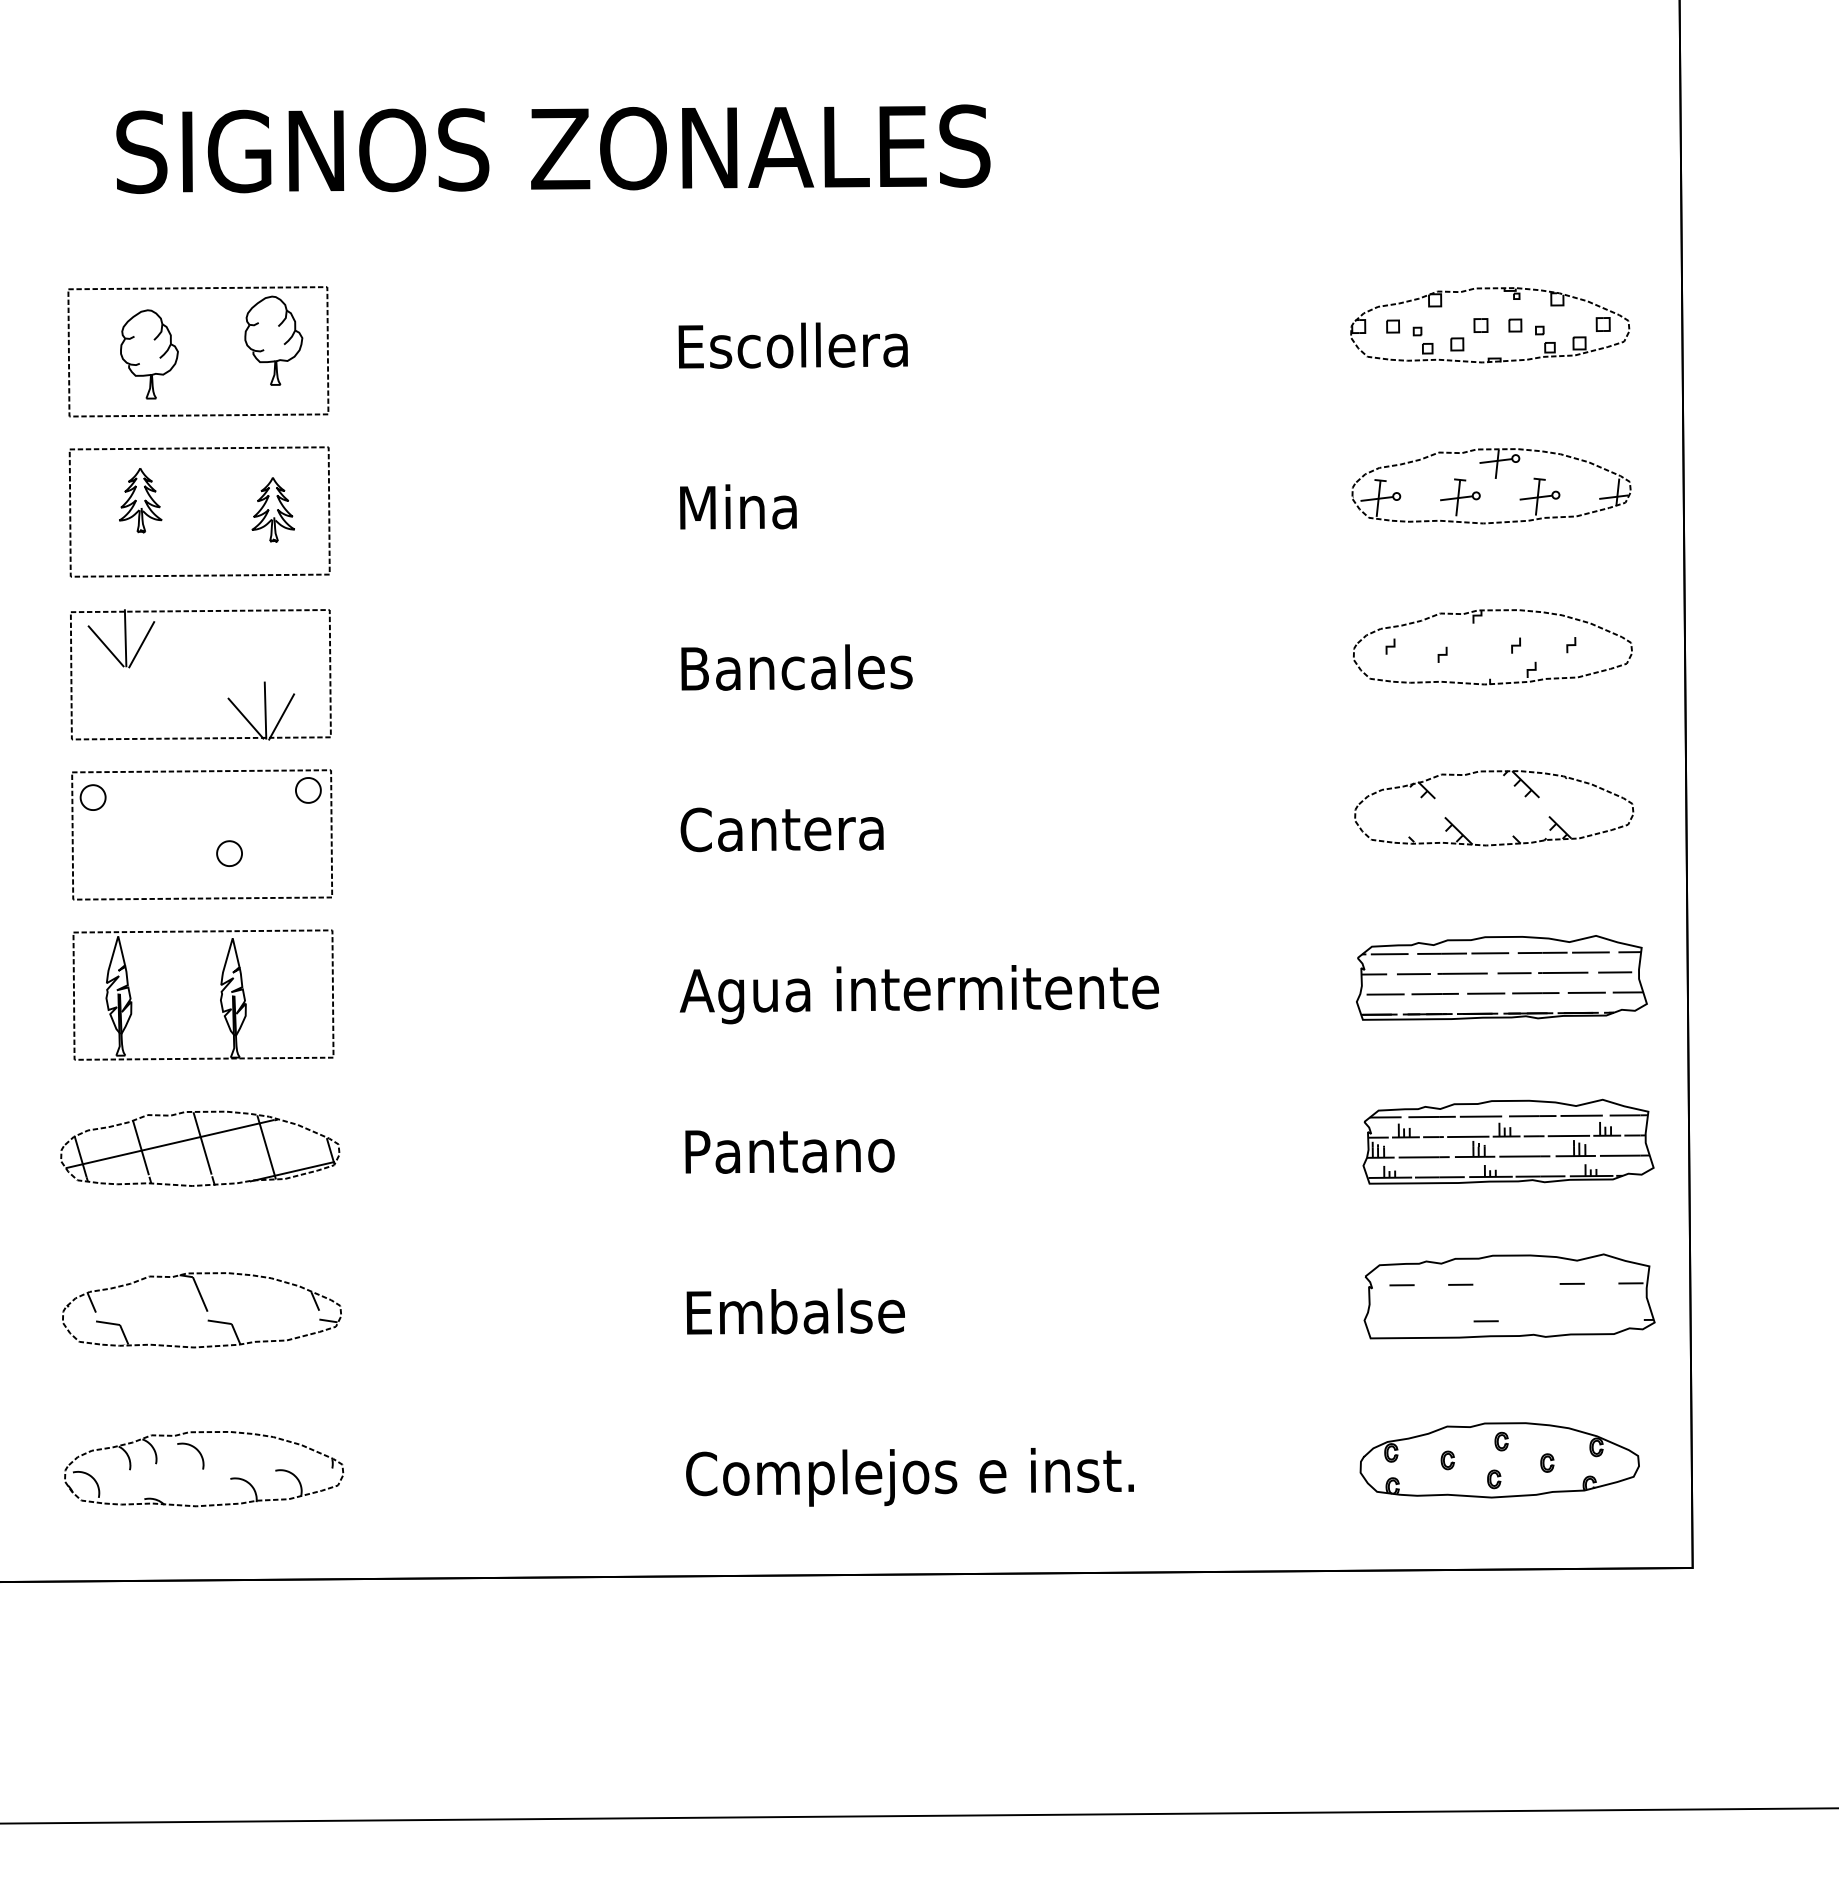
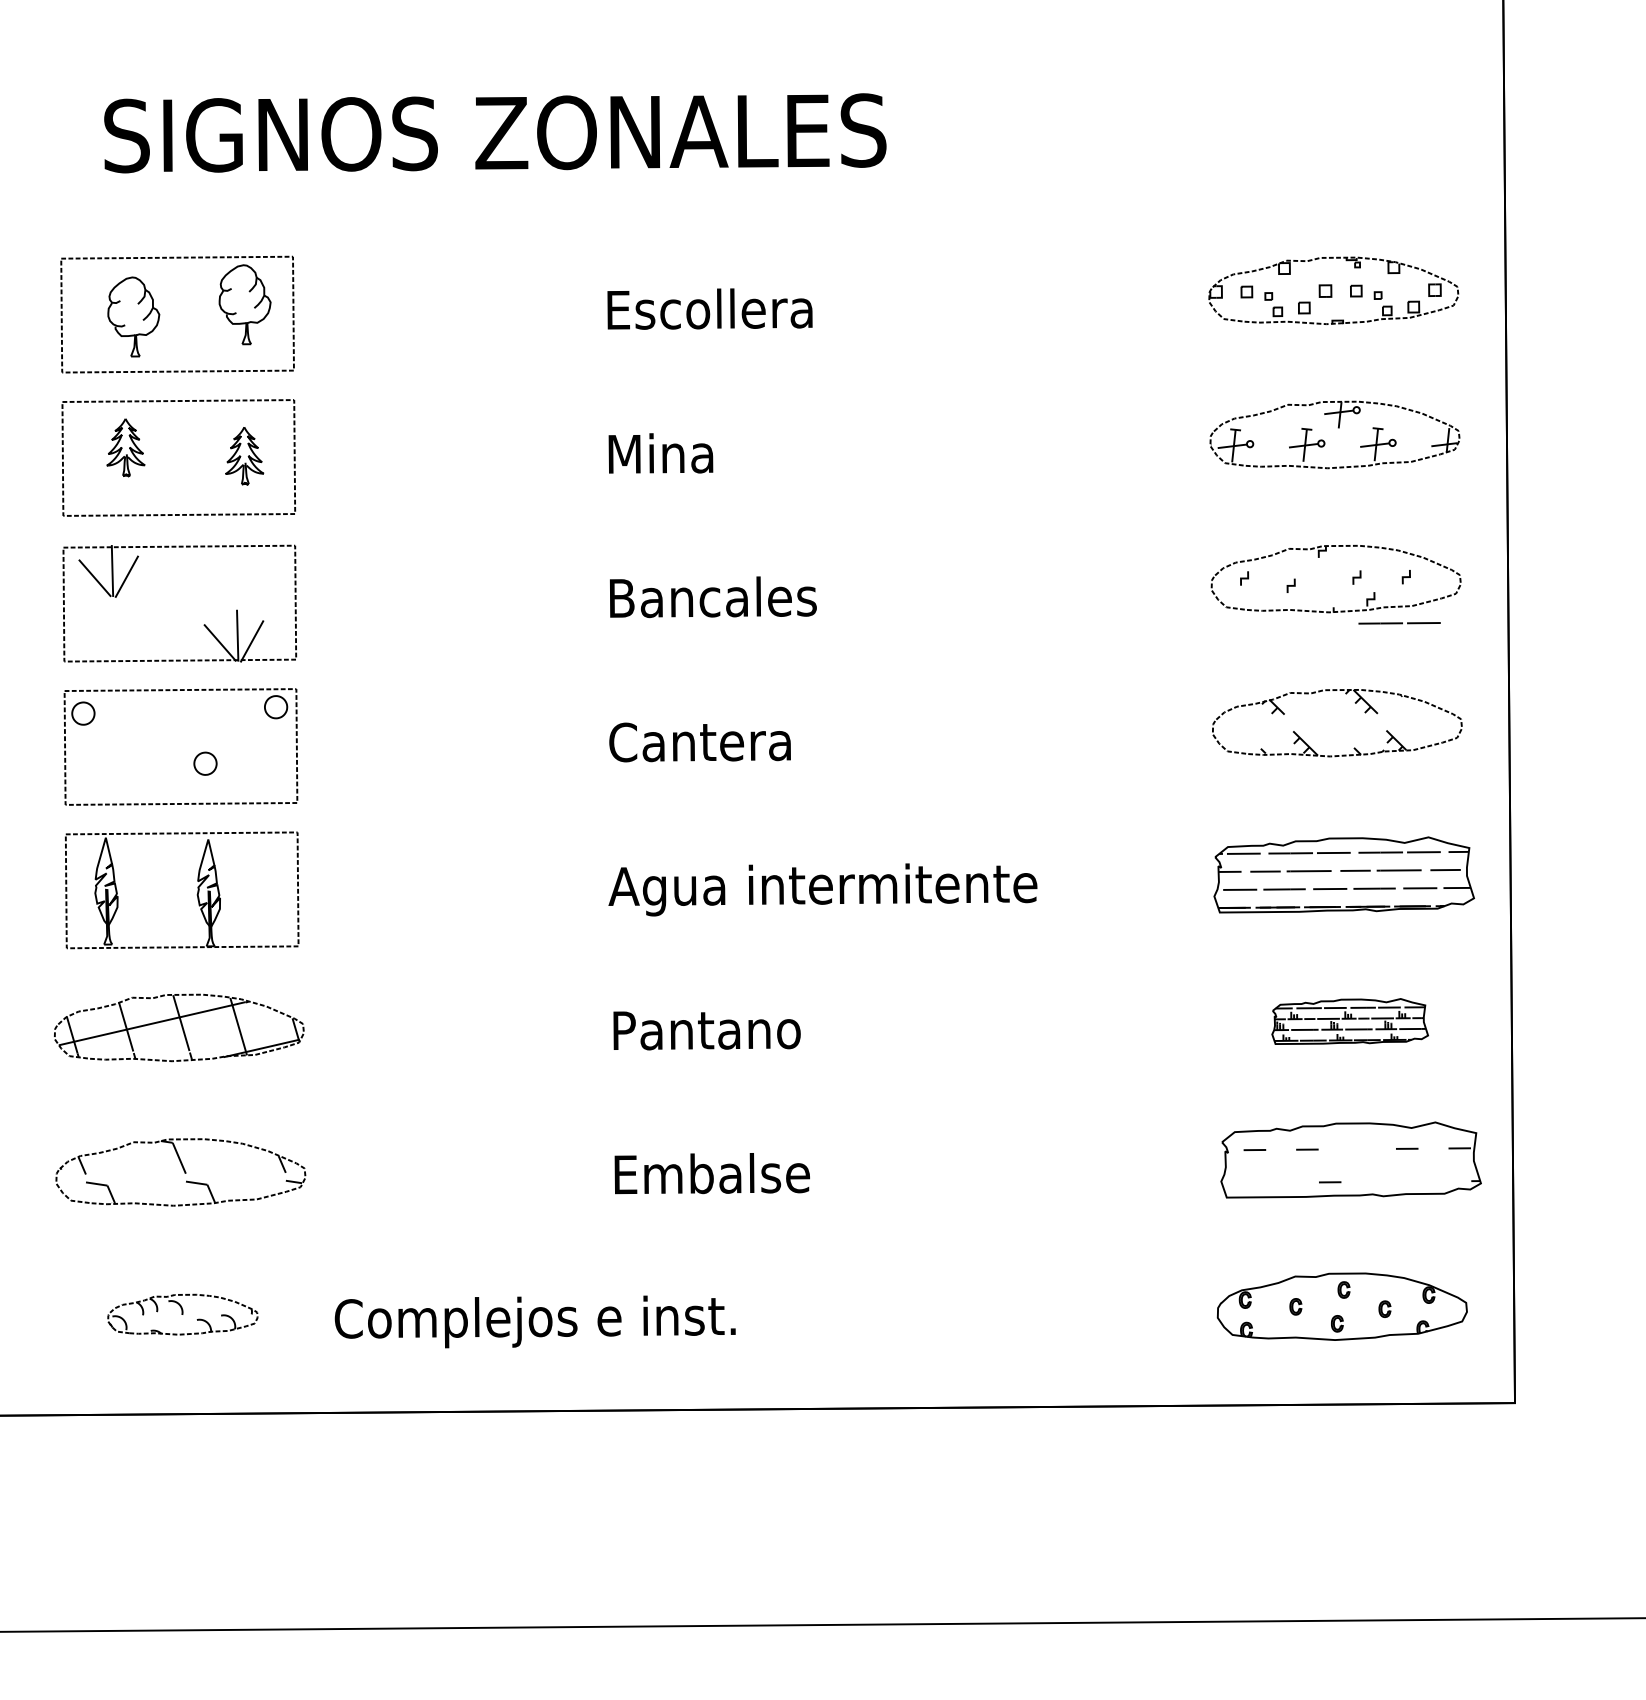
line: (1563, 696) -> (1399, 623), added
part: (1508, 1141) -> (1350, 1021), size x0.6
part: (204, 1469) -> (183, 1314), size x0.6
text: (909, 1477) -> (534, 1322), moved

